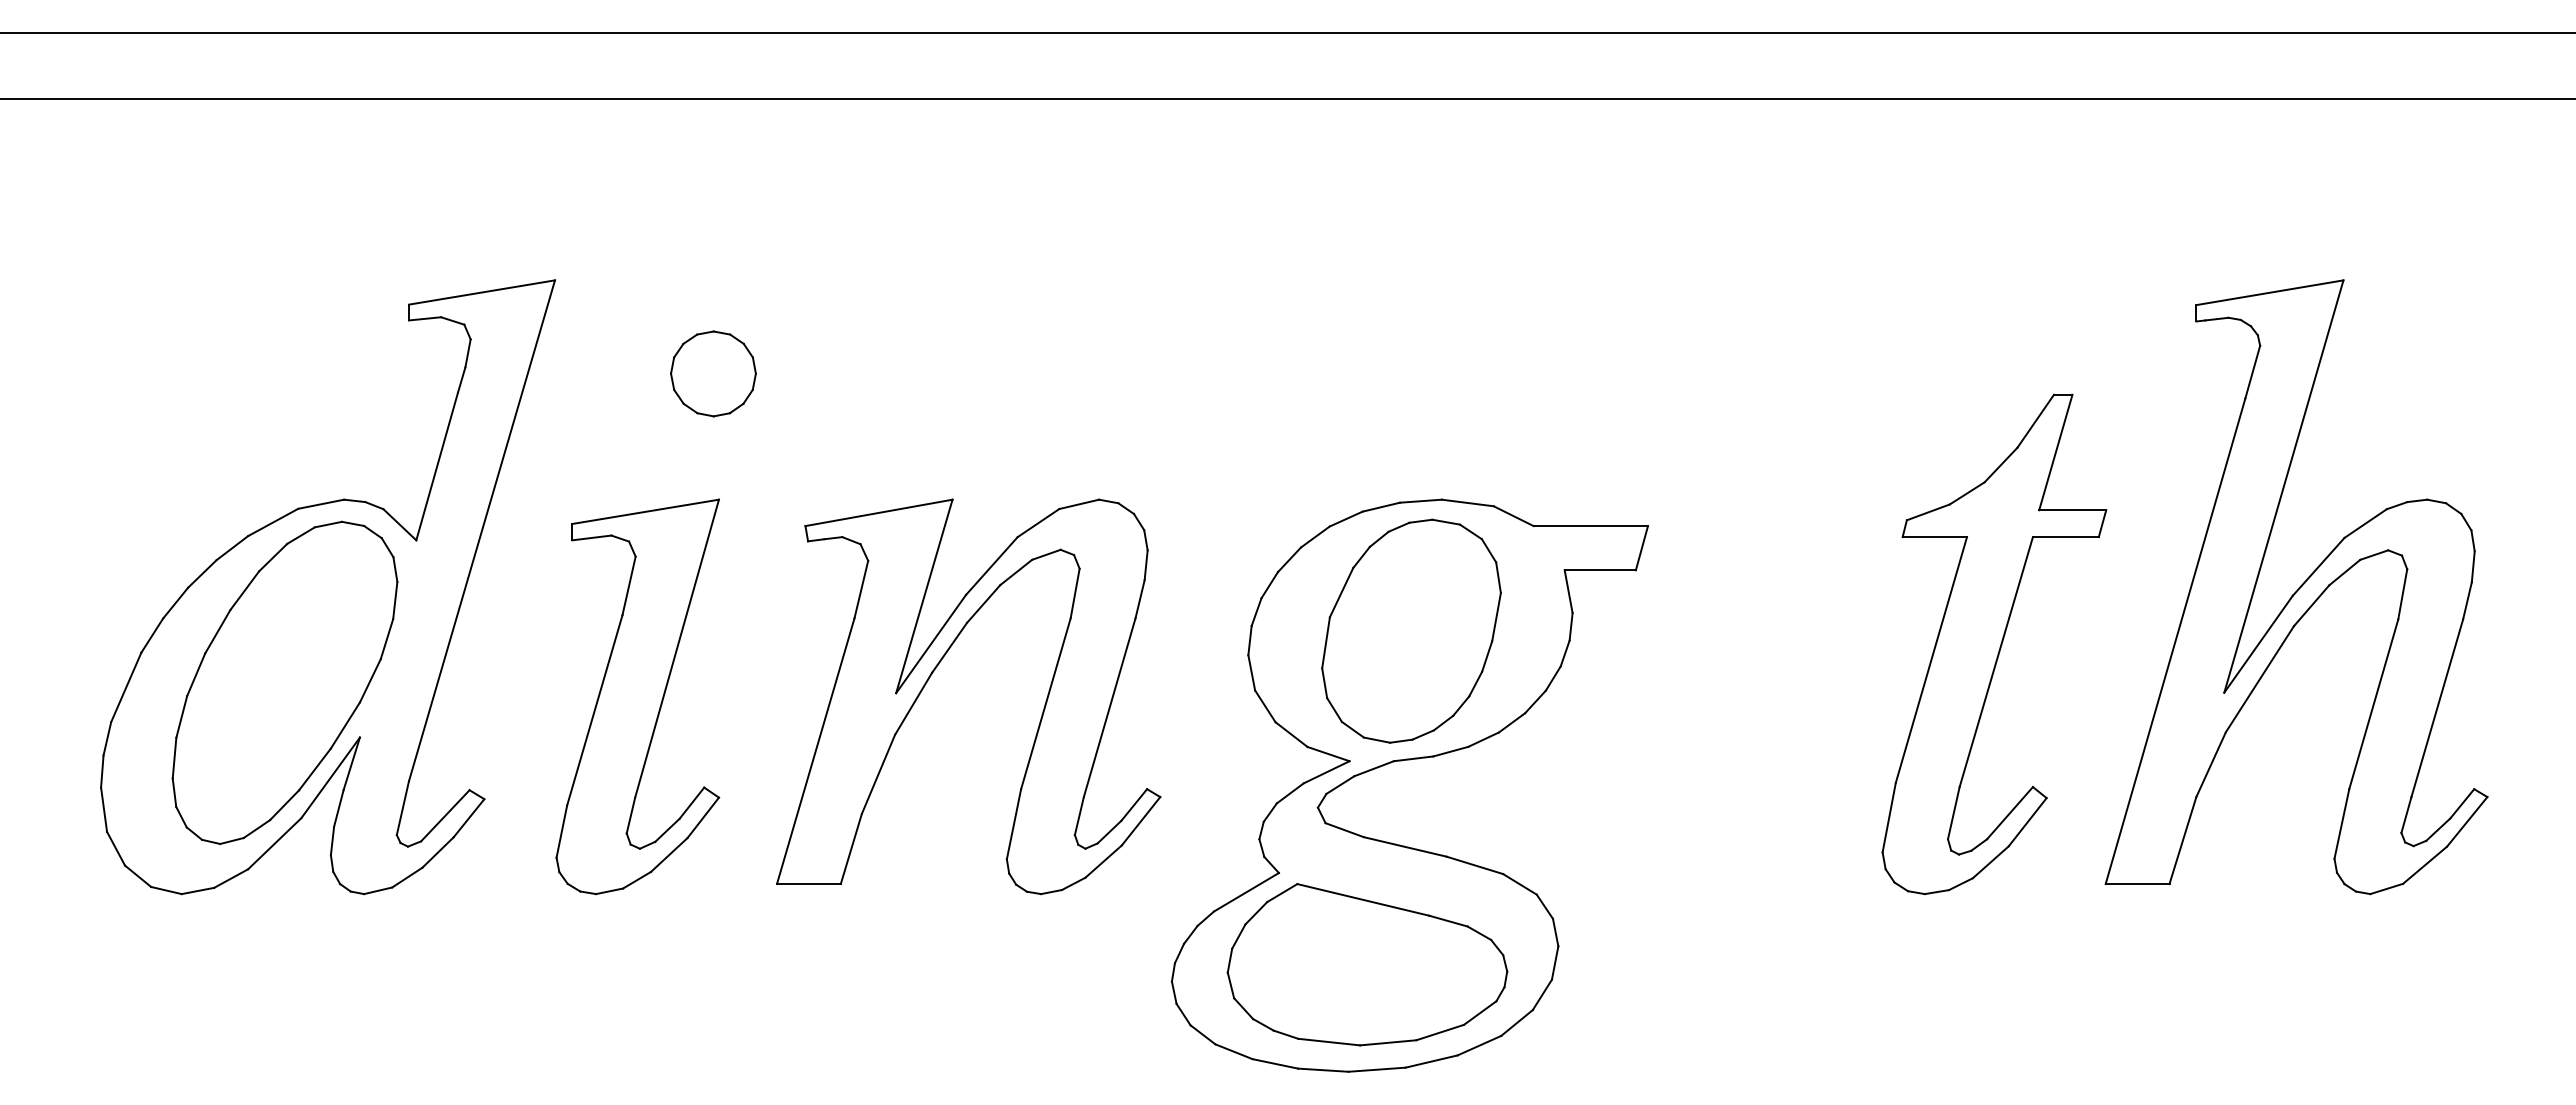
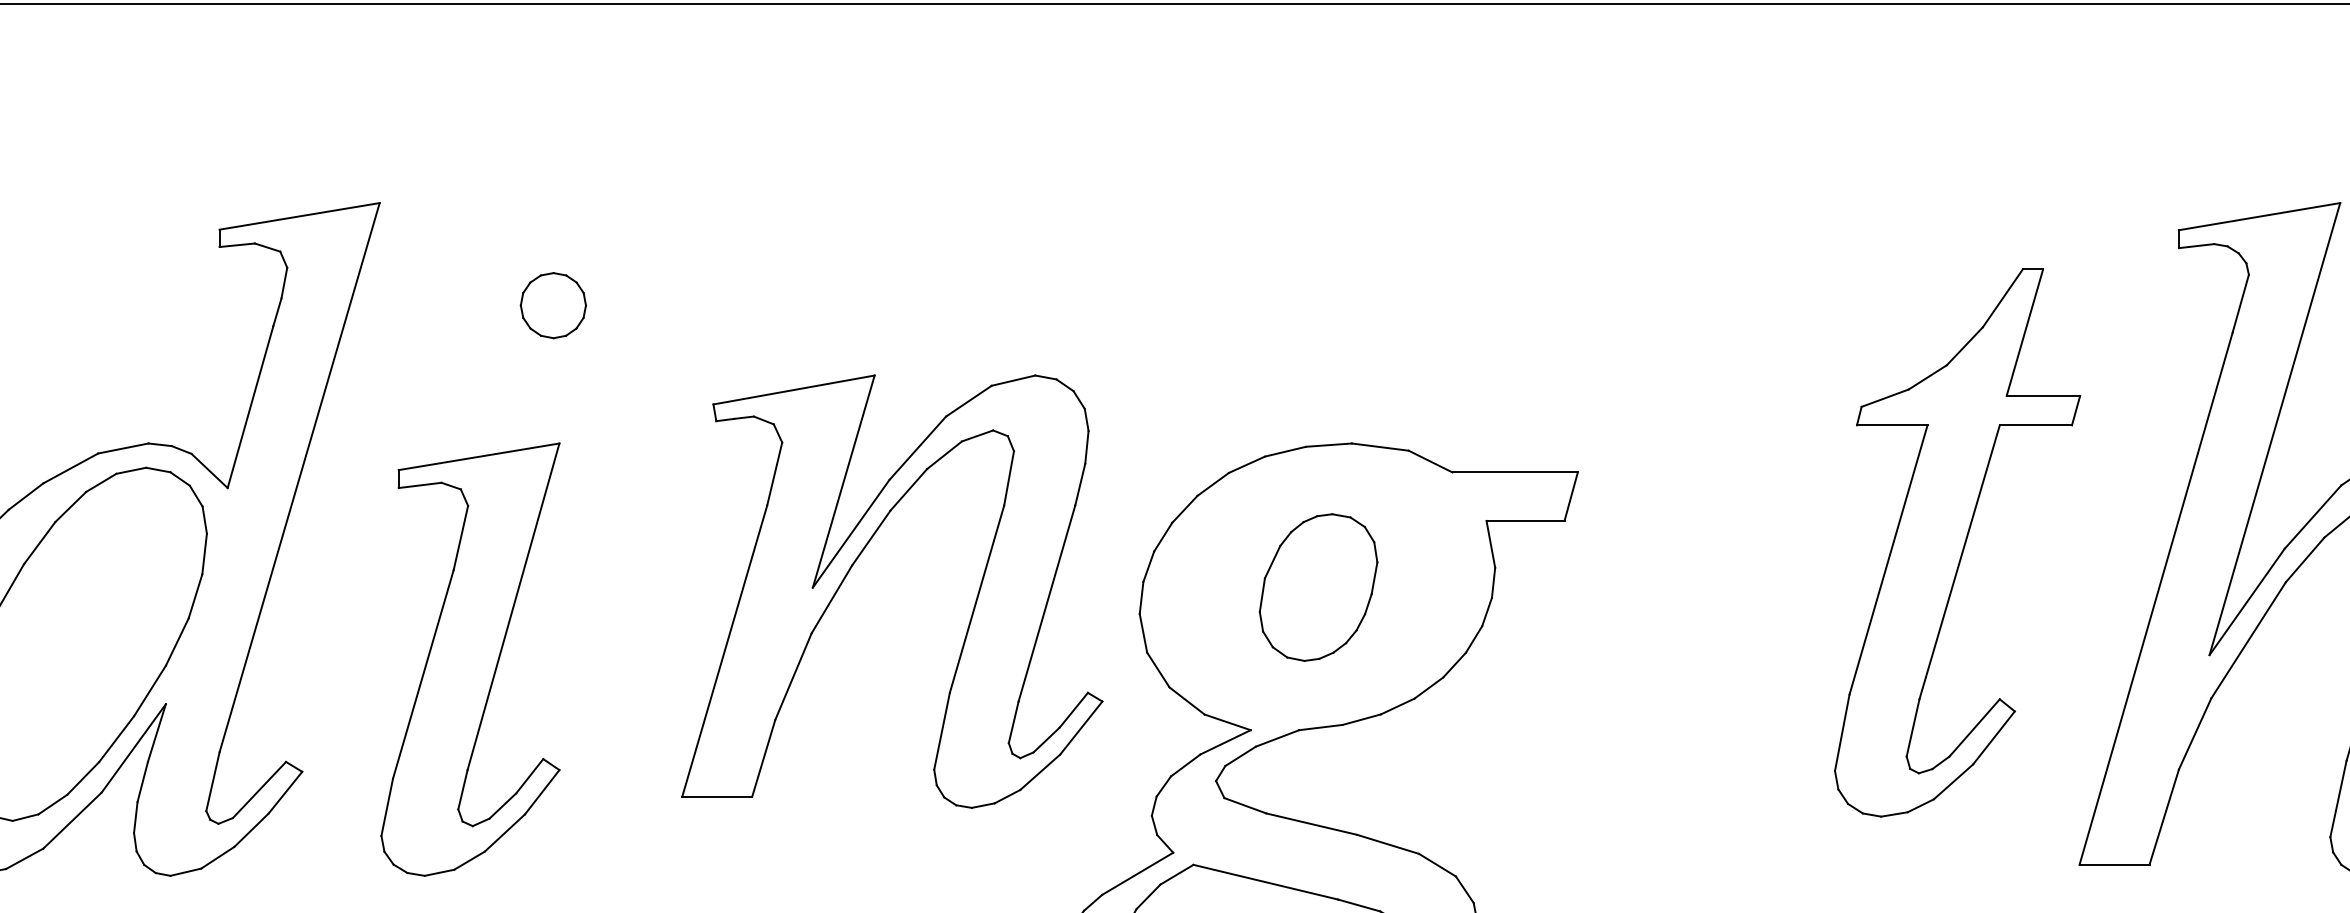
part: (713, 373) -> (553, 305), size x0.7
part: (1411, 630) -> (1318, 586), size x0.6
part: (1994, 644) -> (1957, 543), moved
part: (932, 674) -> (852, 567), moved

